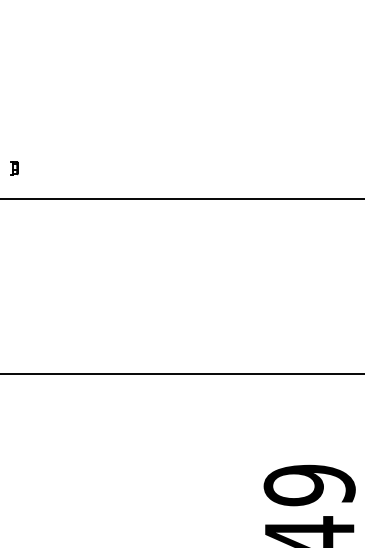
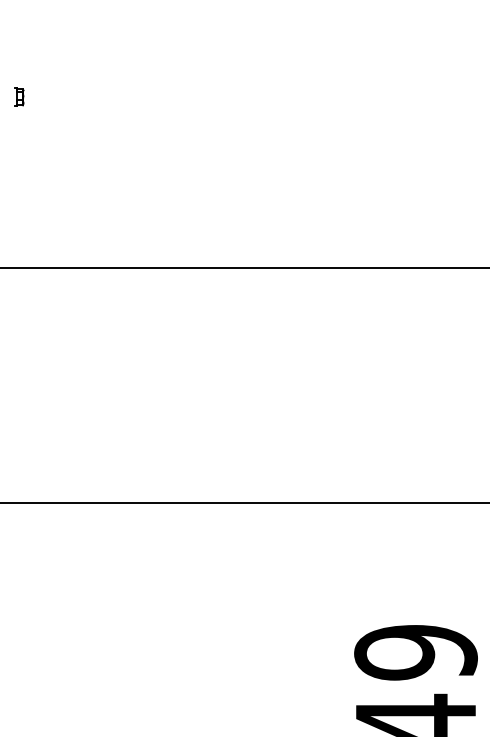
part: (14, 167) -> (19, 96), moved

